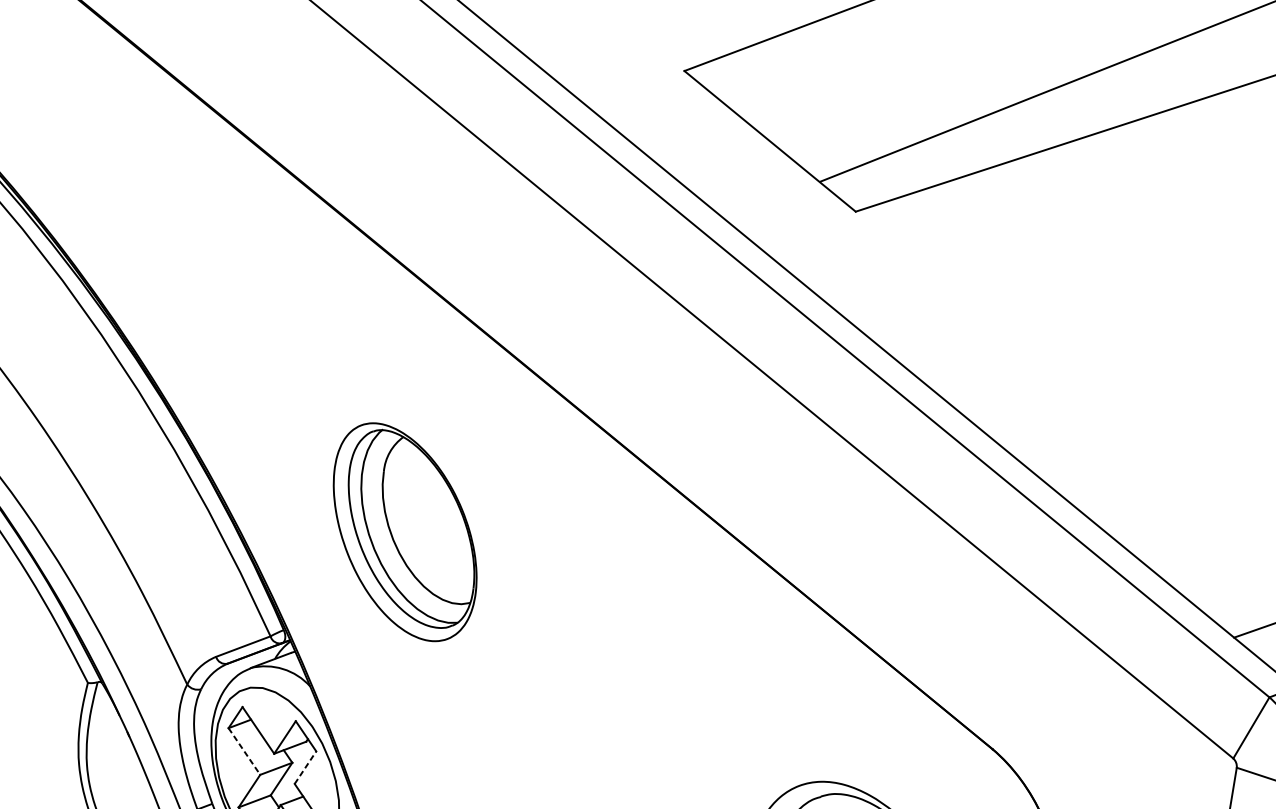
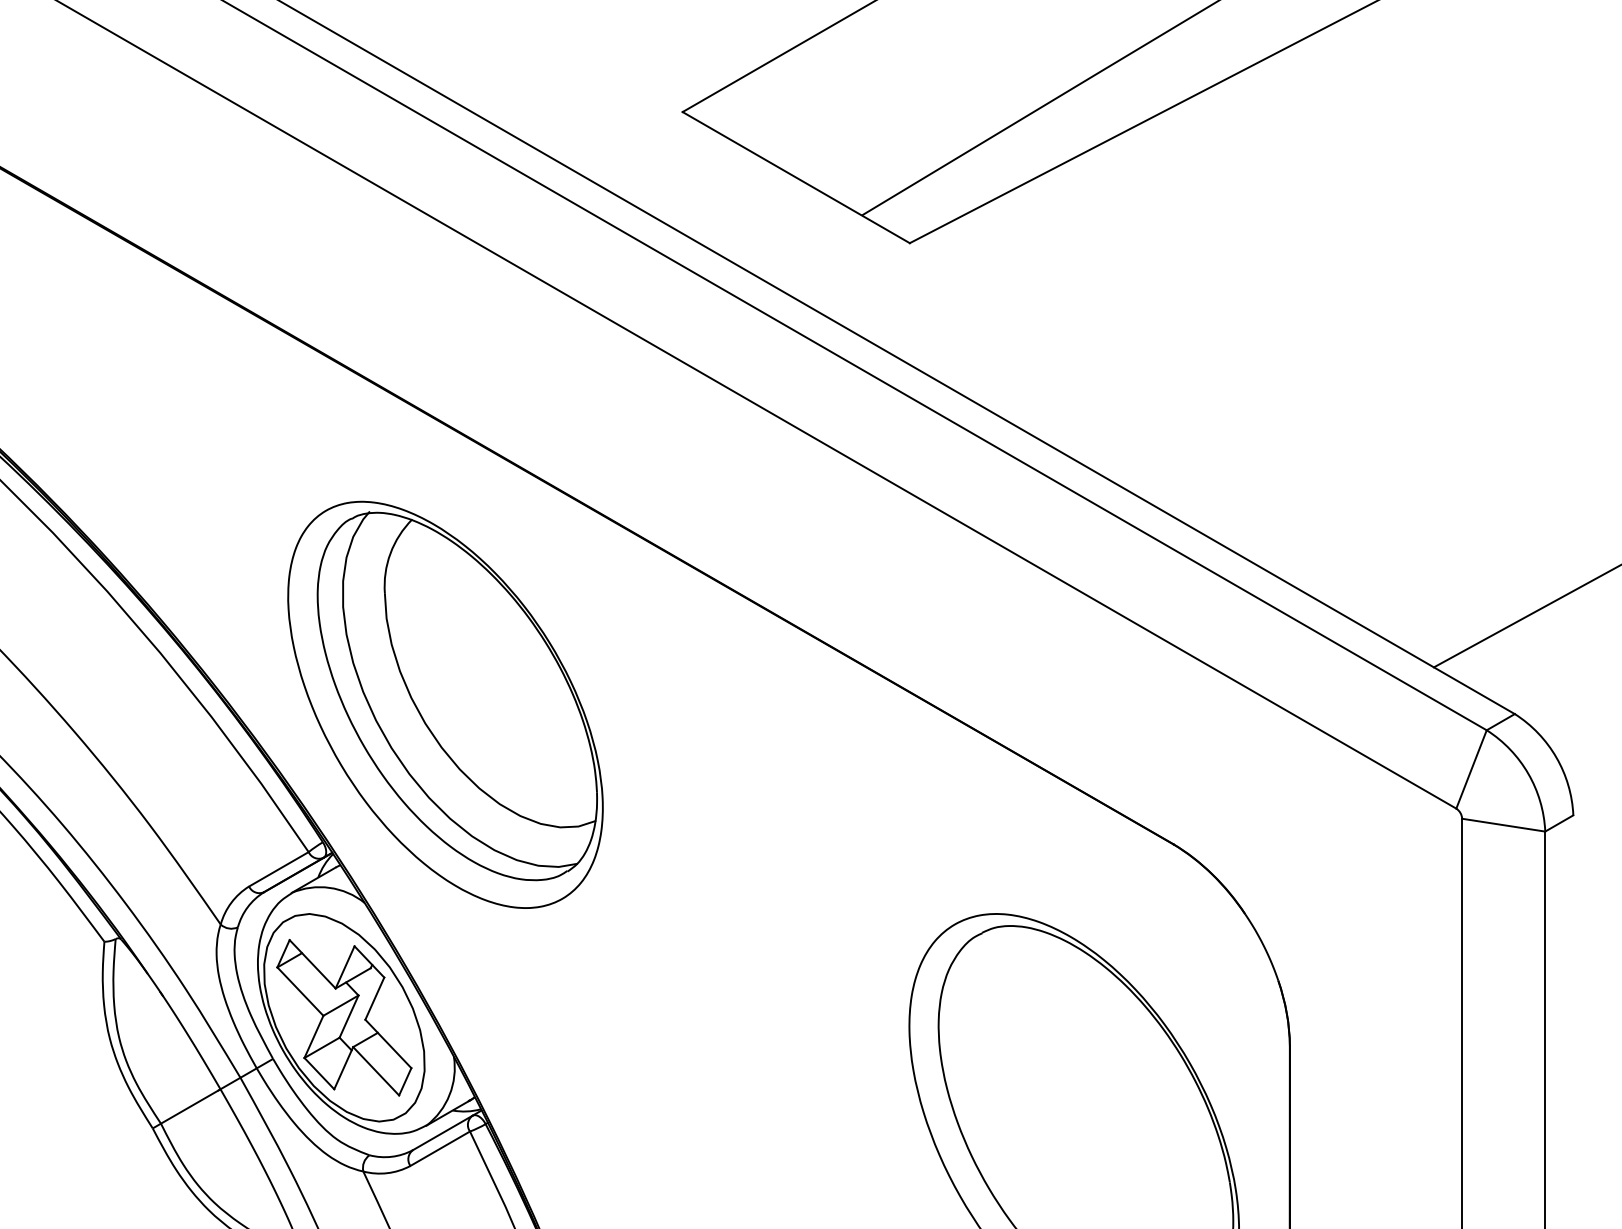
part: (405, 532) -> (445, 704), size x1.67
line: (244, 751) -> (300, 991), dashed -> solid
line: (306, 767) -> (375, 998), dashed -> solid

